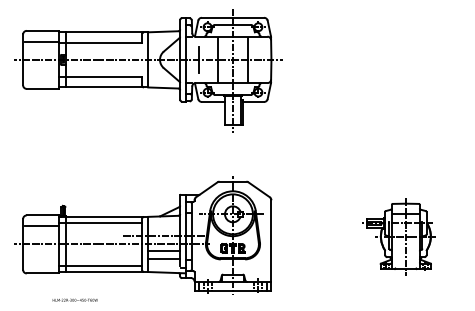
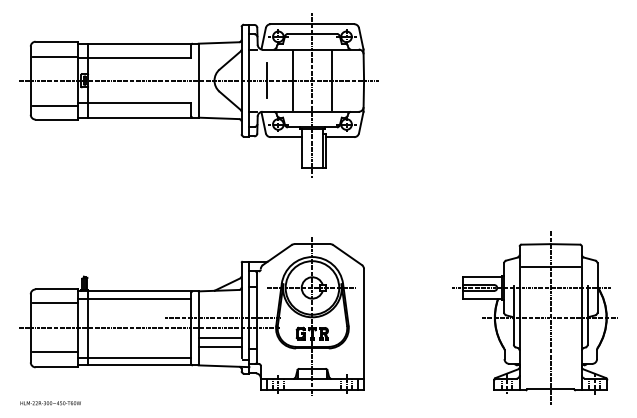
line: (41, 79) -> (55, 106), added
part: (398, 236) -> (534, 317), size x1.67
line: (41, 261) -> (55, 351), added
text: (75, 300) -> (50, 403), moved

